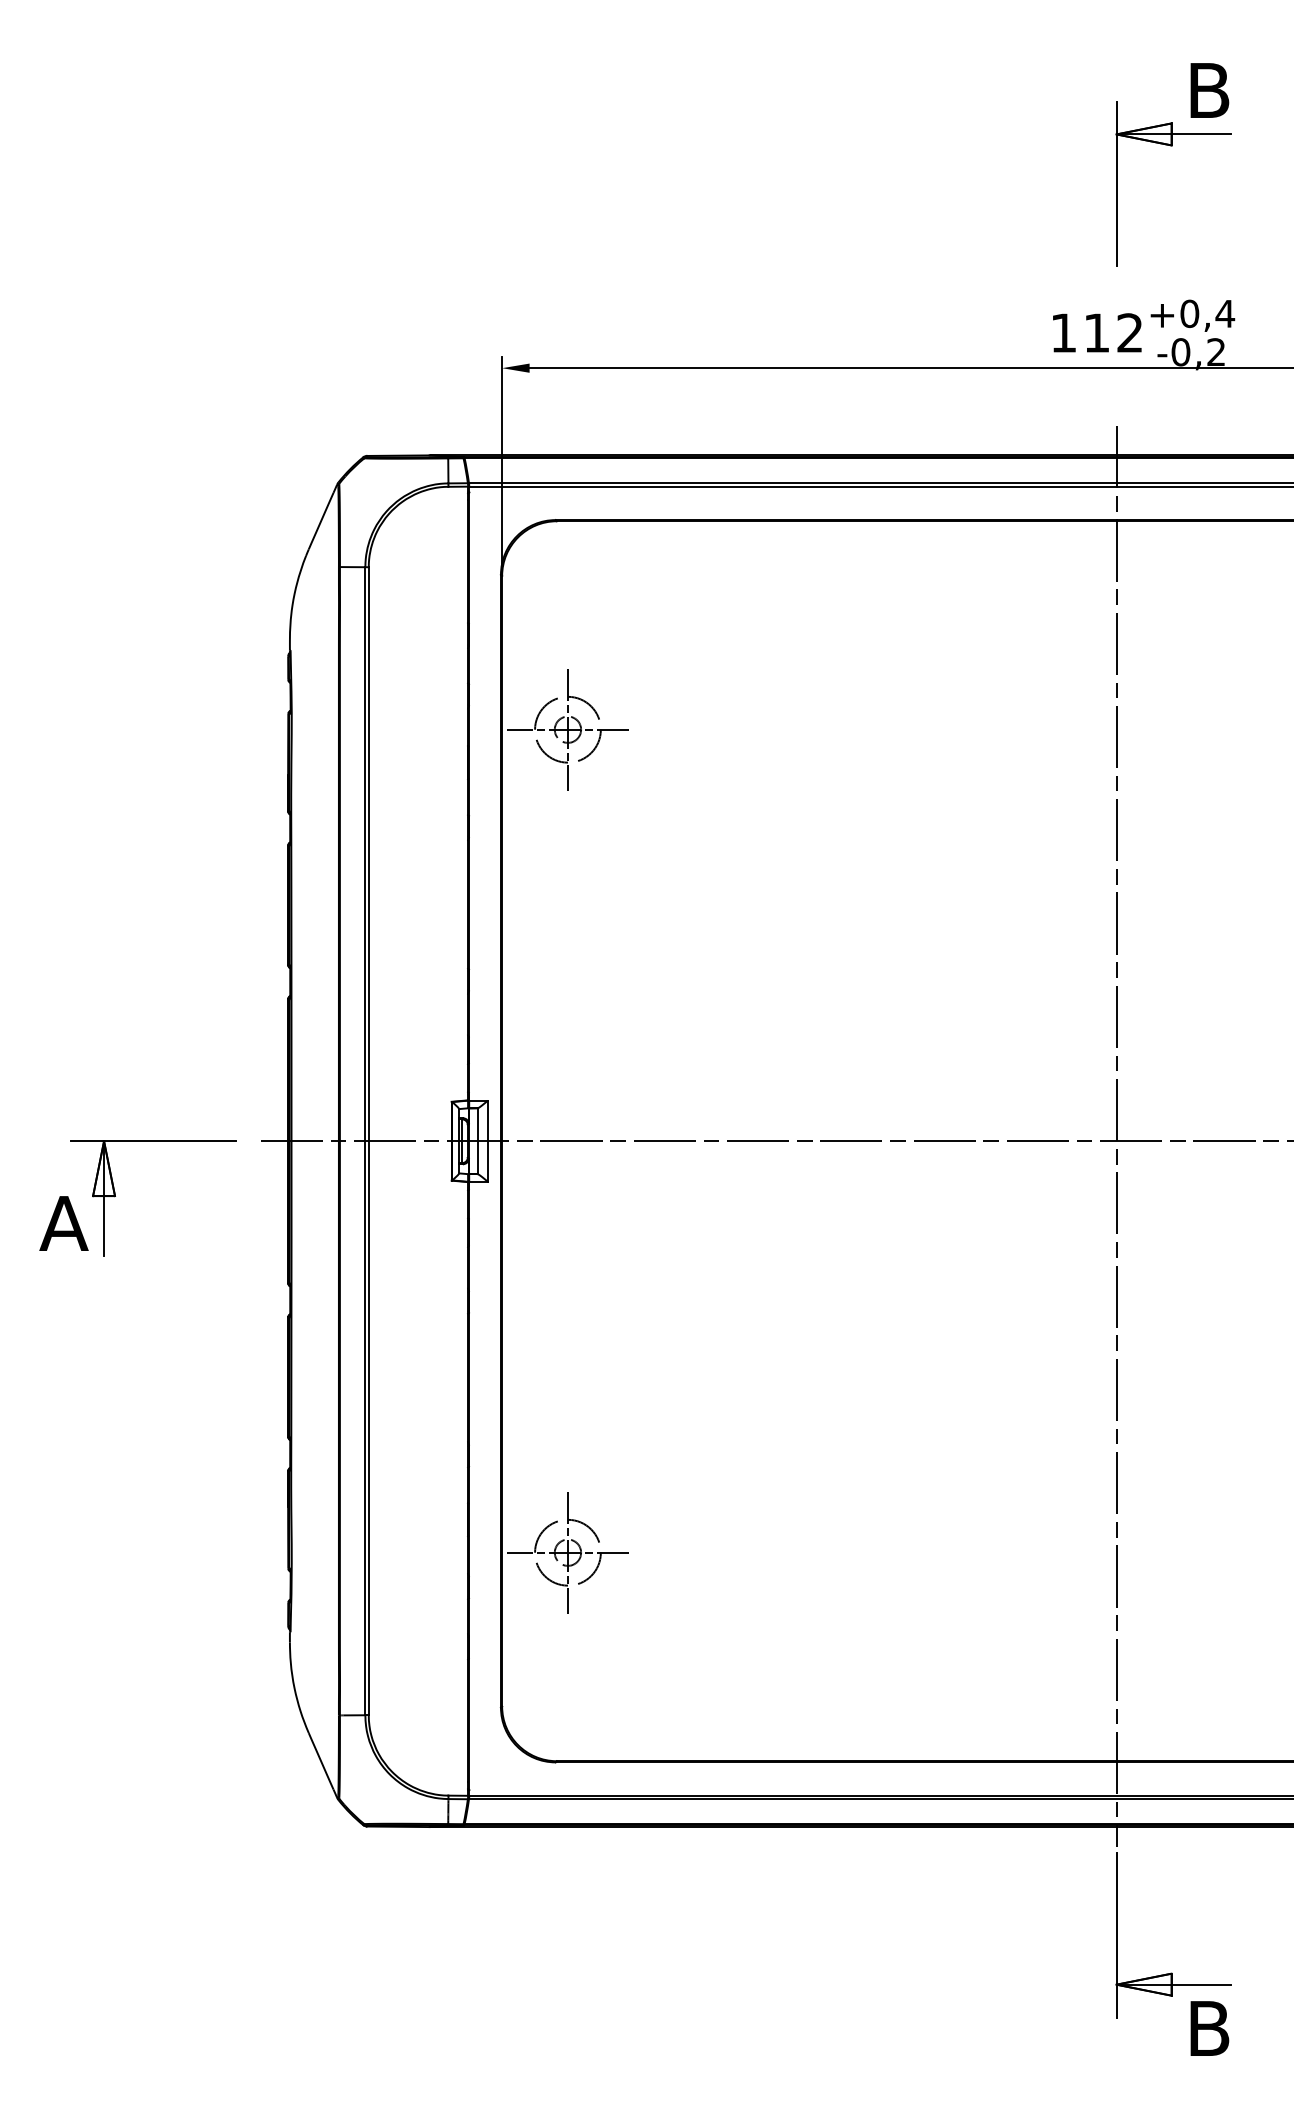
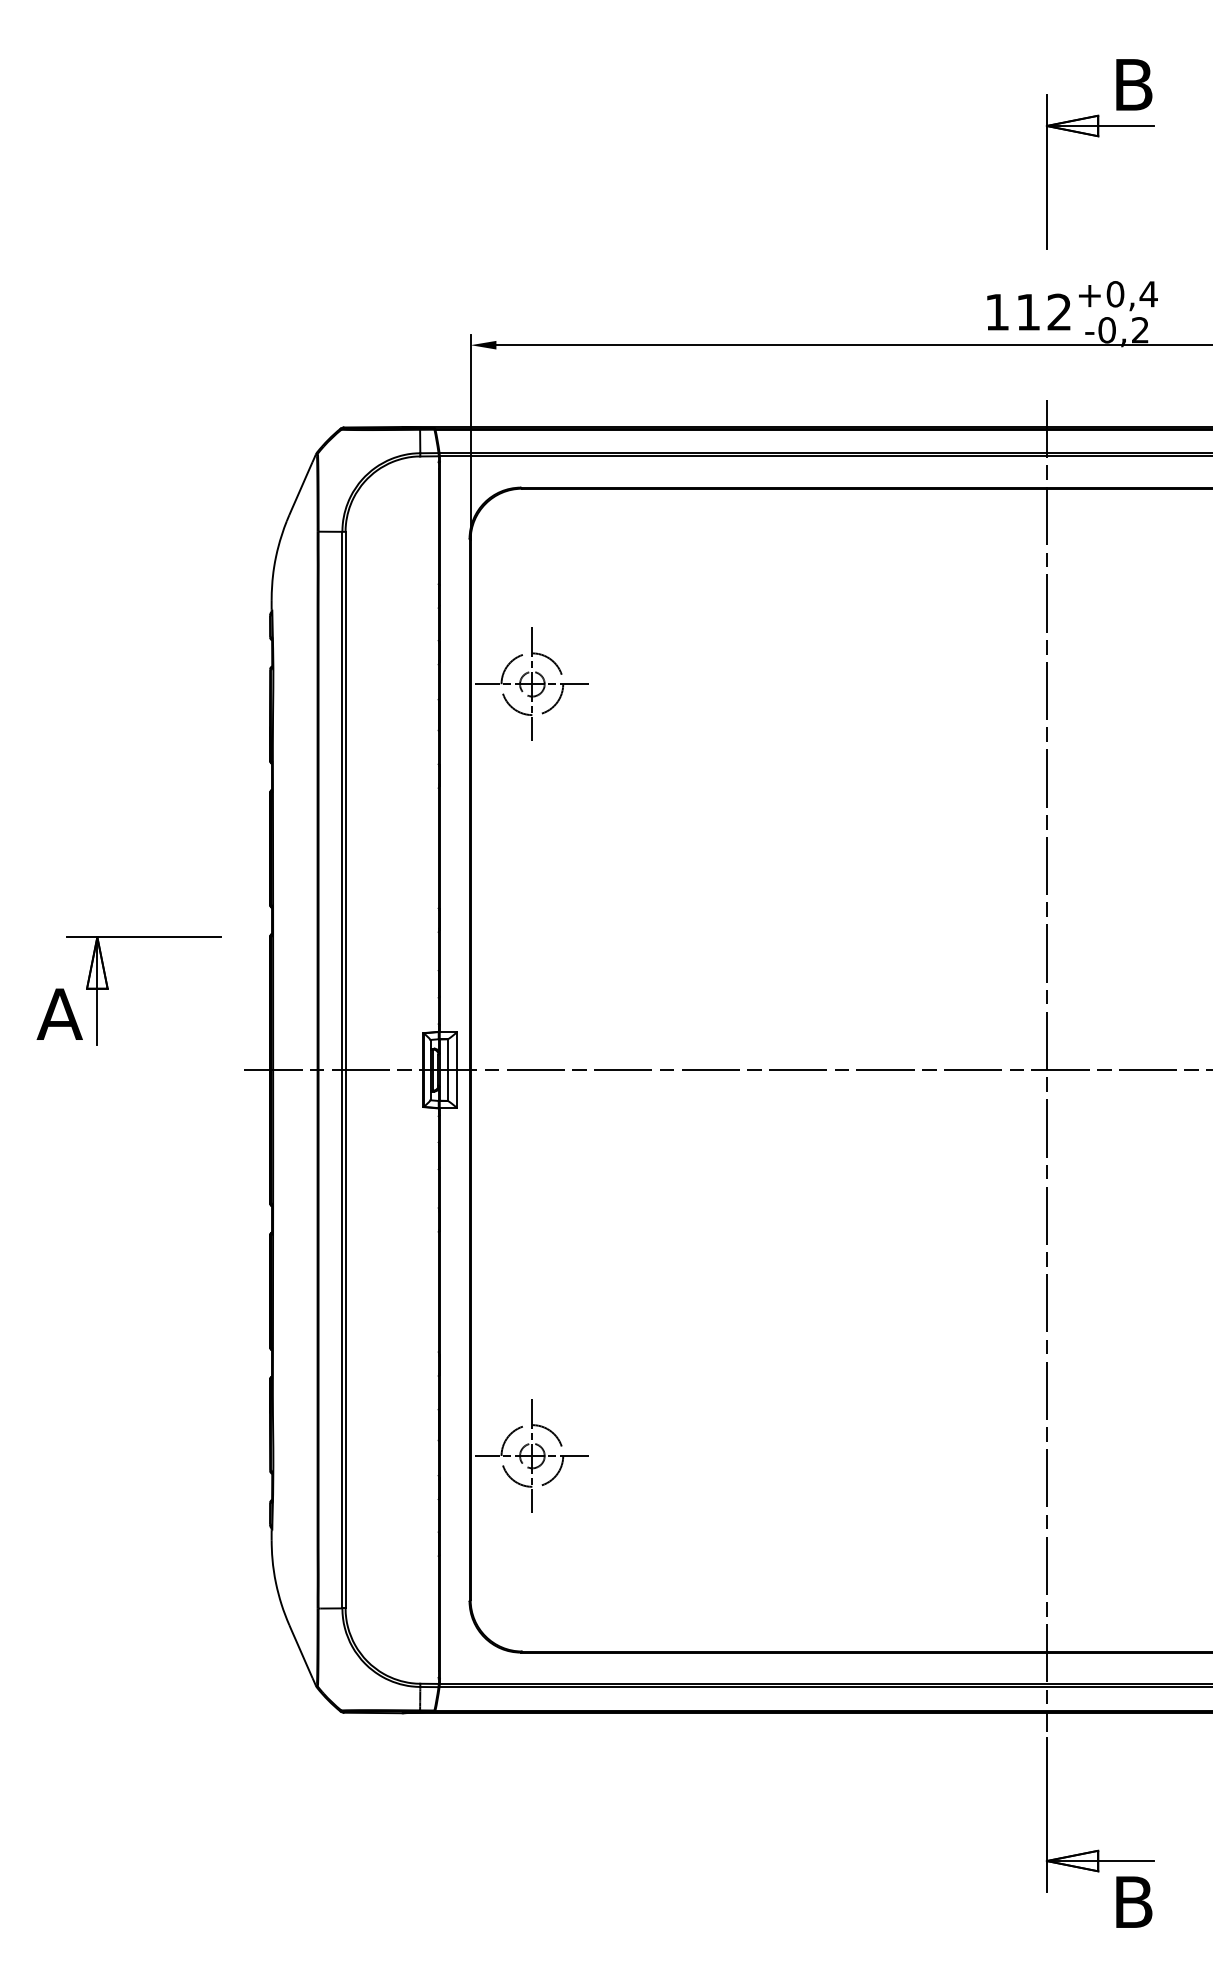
part: (115, 1197) -> (108, 989), moved

